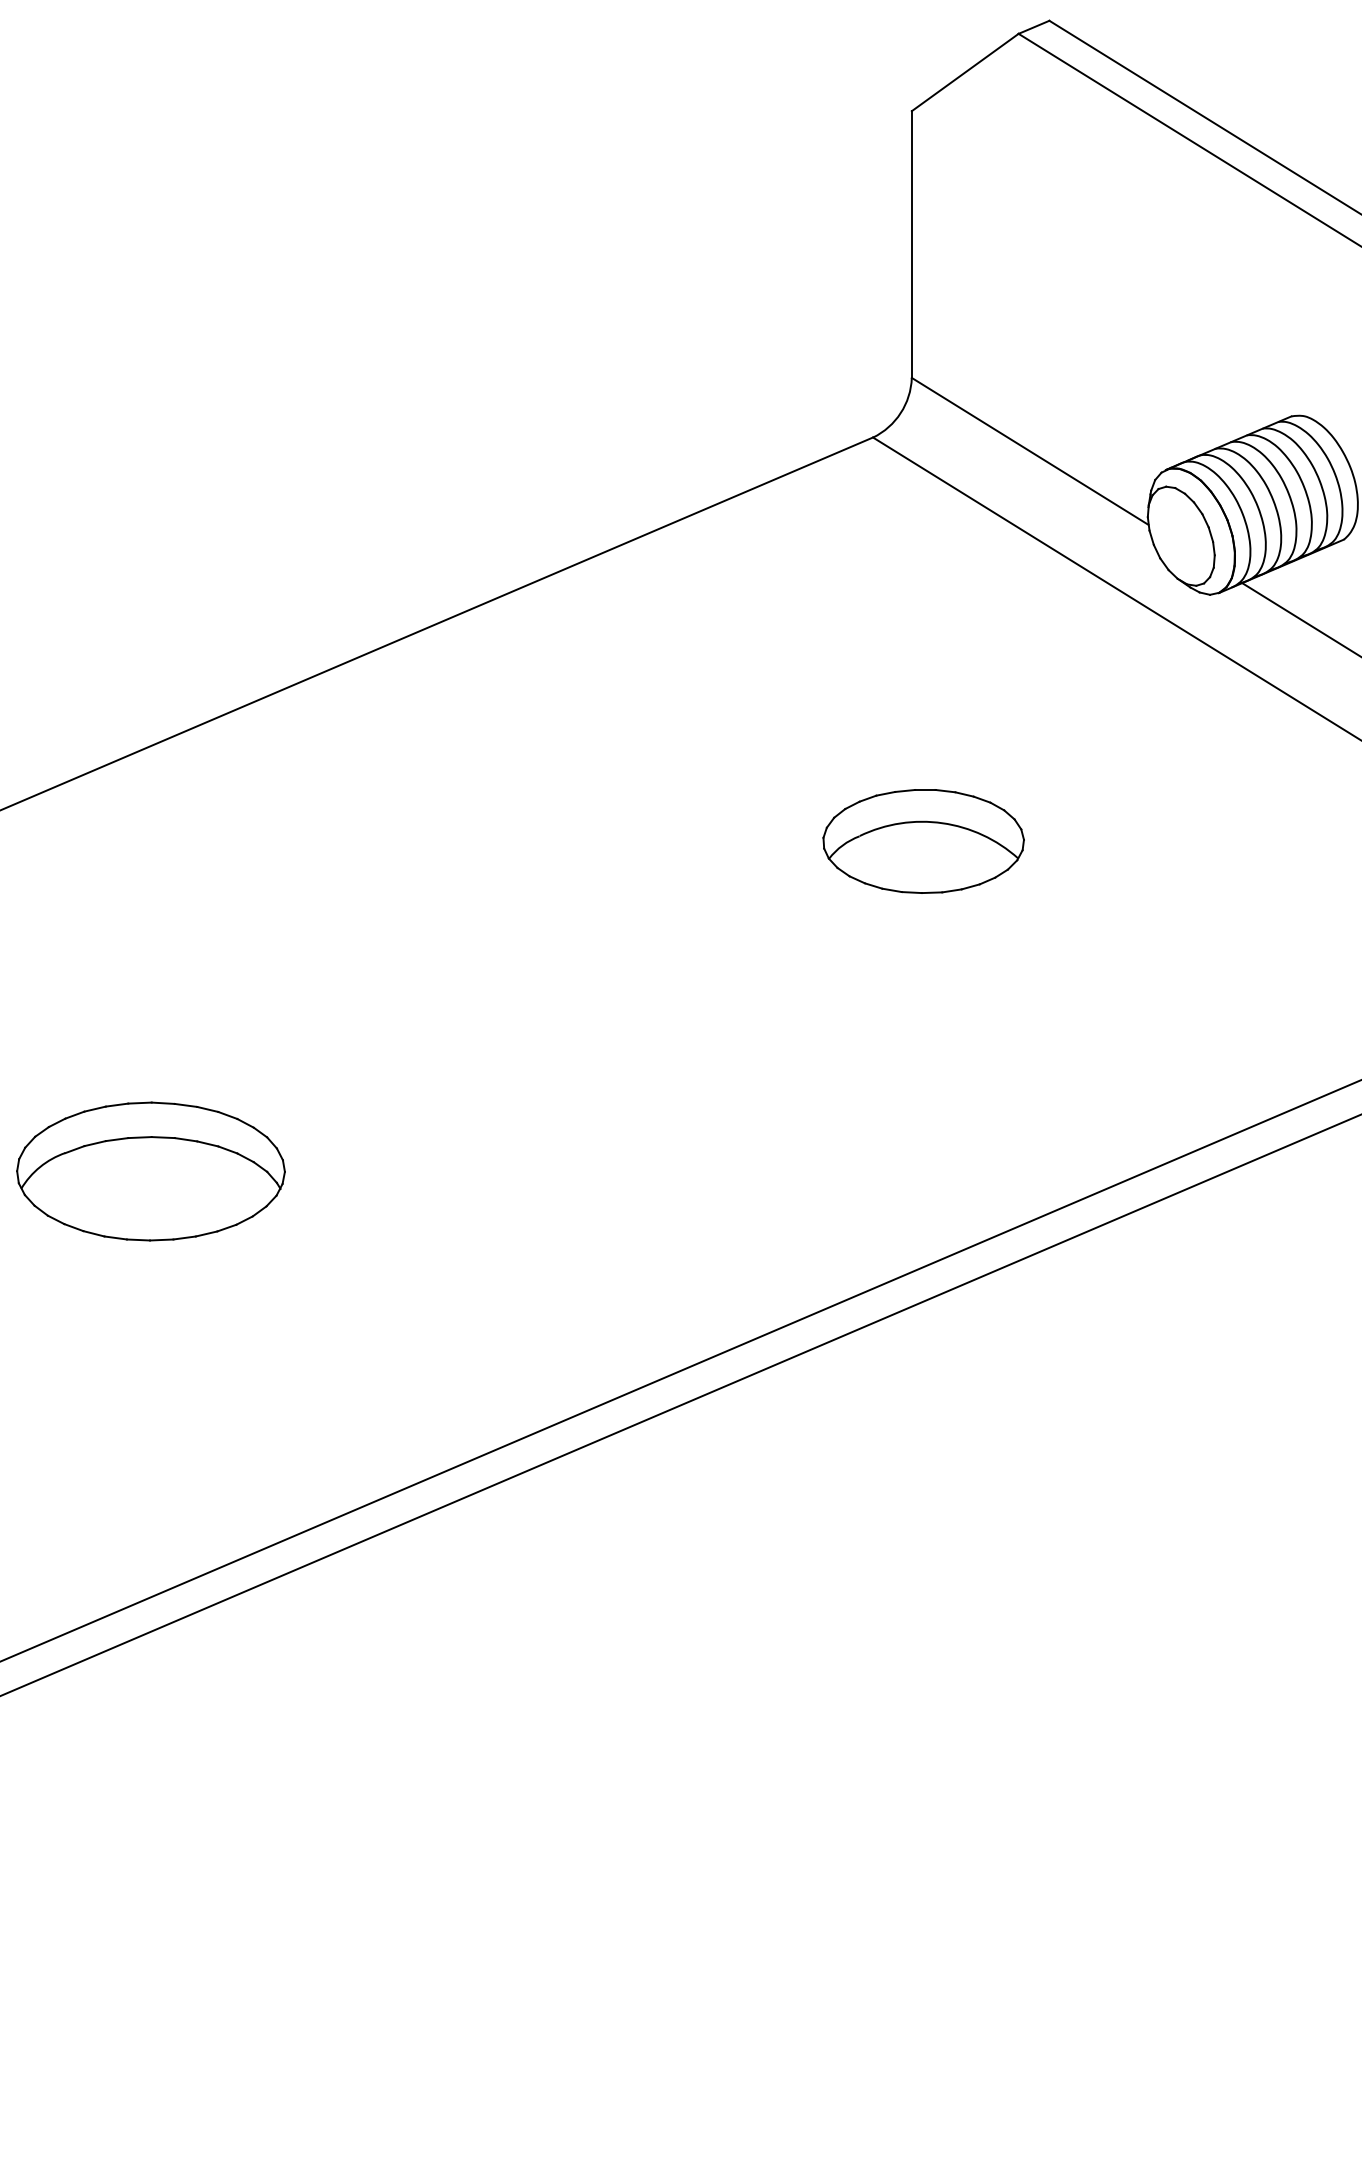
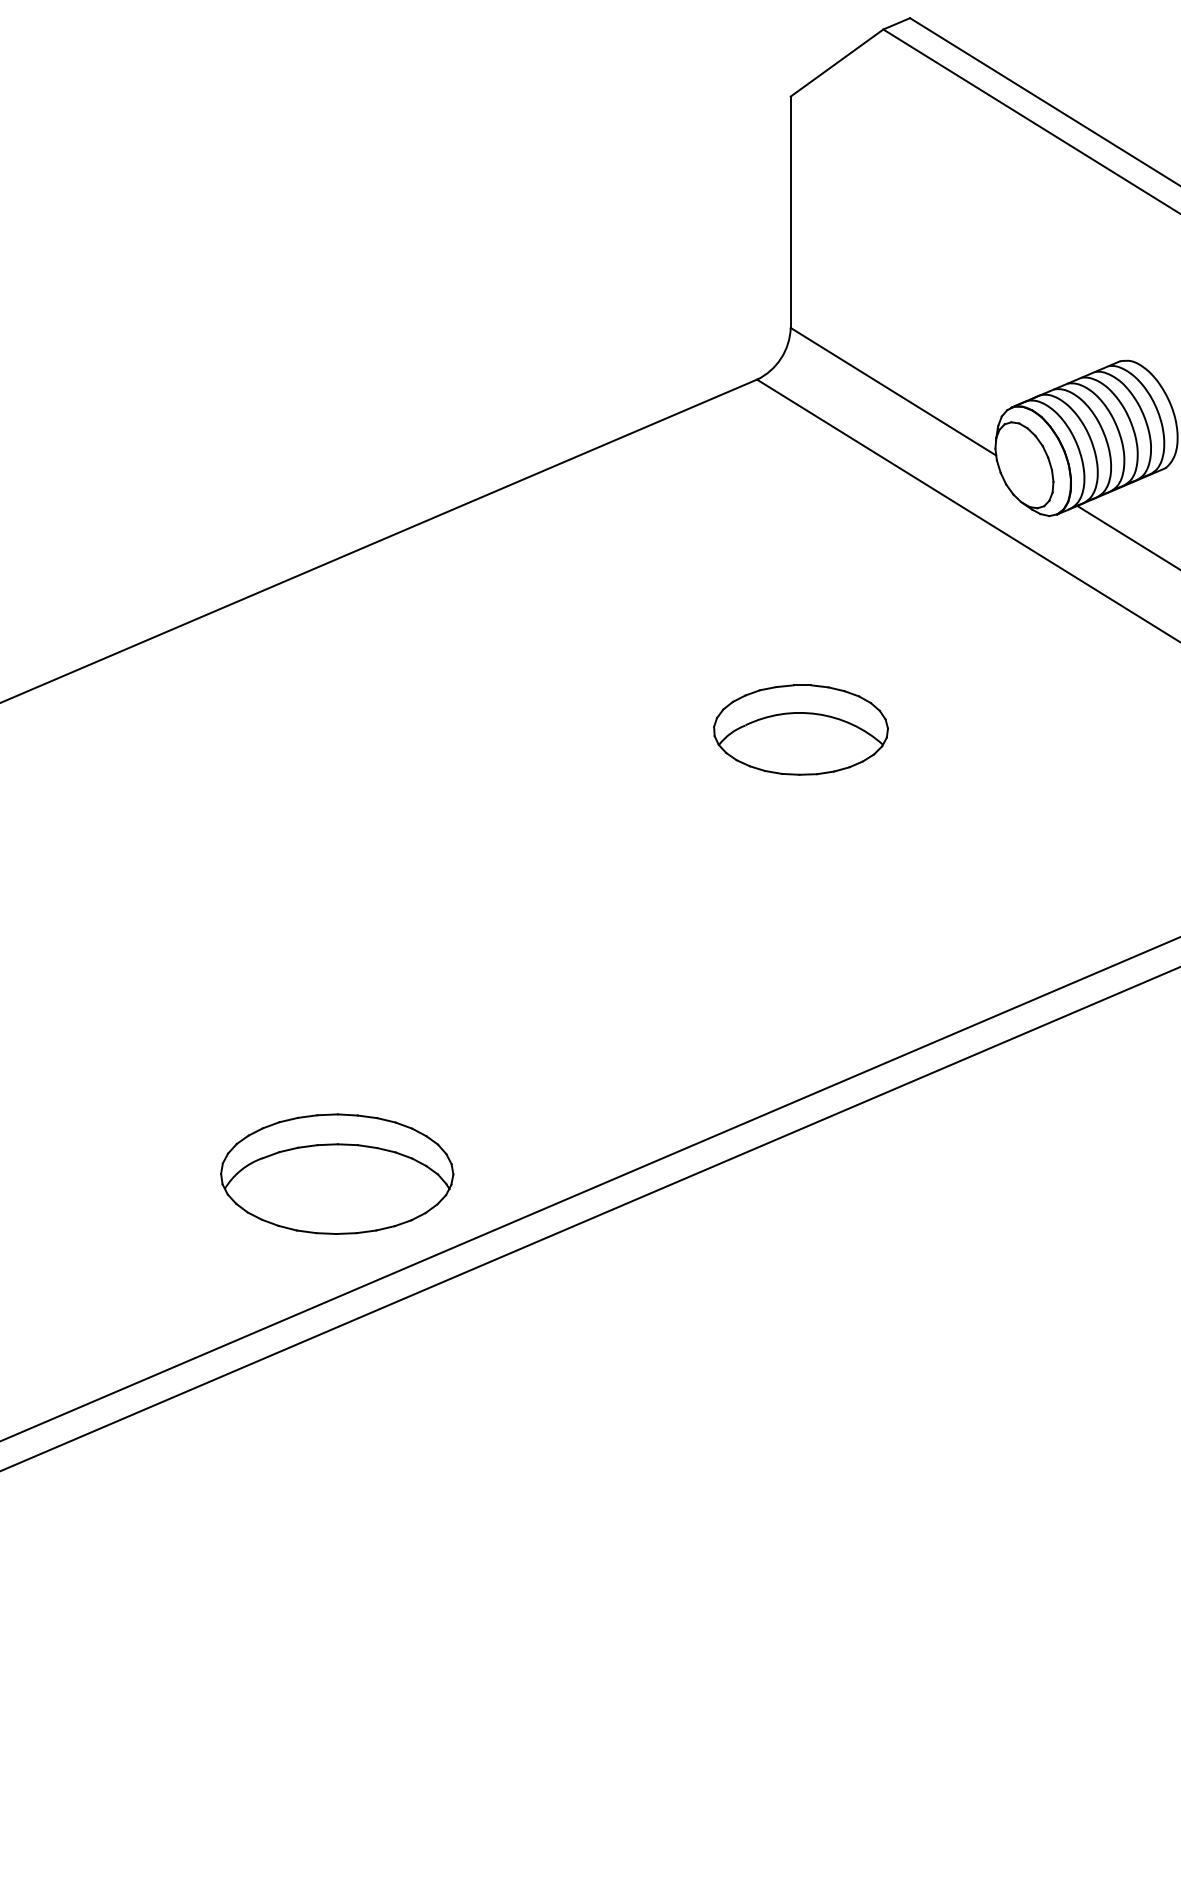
part: (150, 1171) -> (336, 1174), moved

